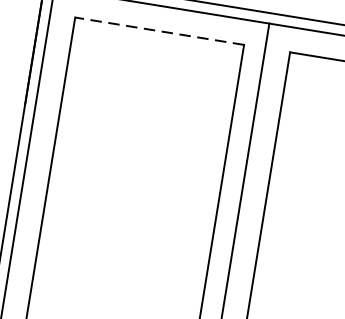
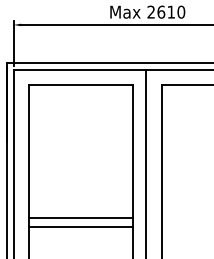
line: (158, 30) -> (80, 84), dashed -> solid
line: (123, 245) -> (80, 217), added
line: (121, 261) -> (80, 227), added

